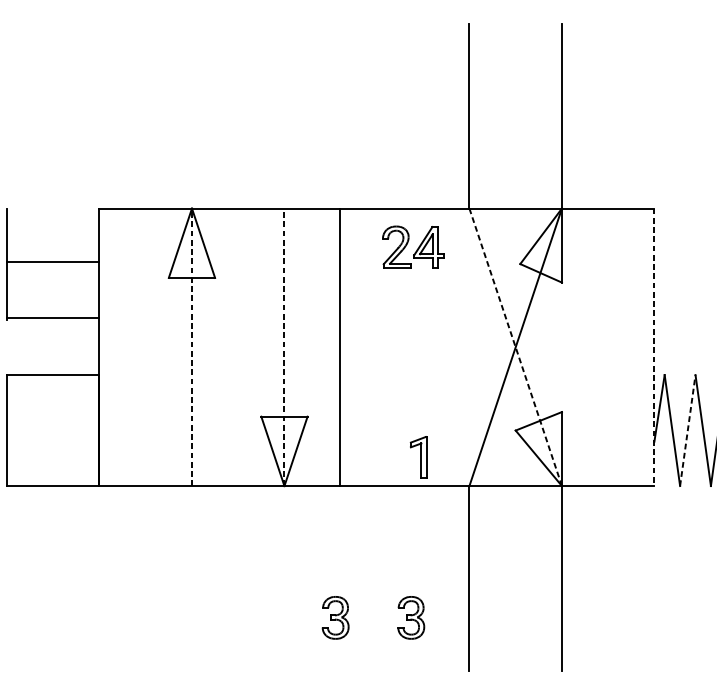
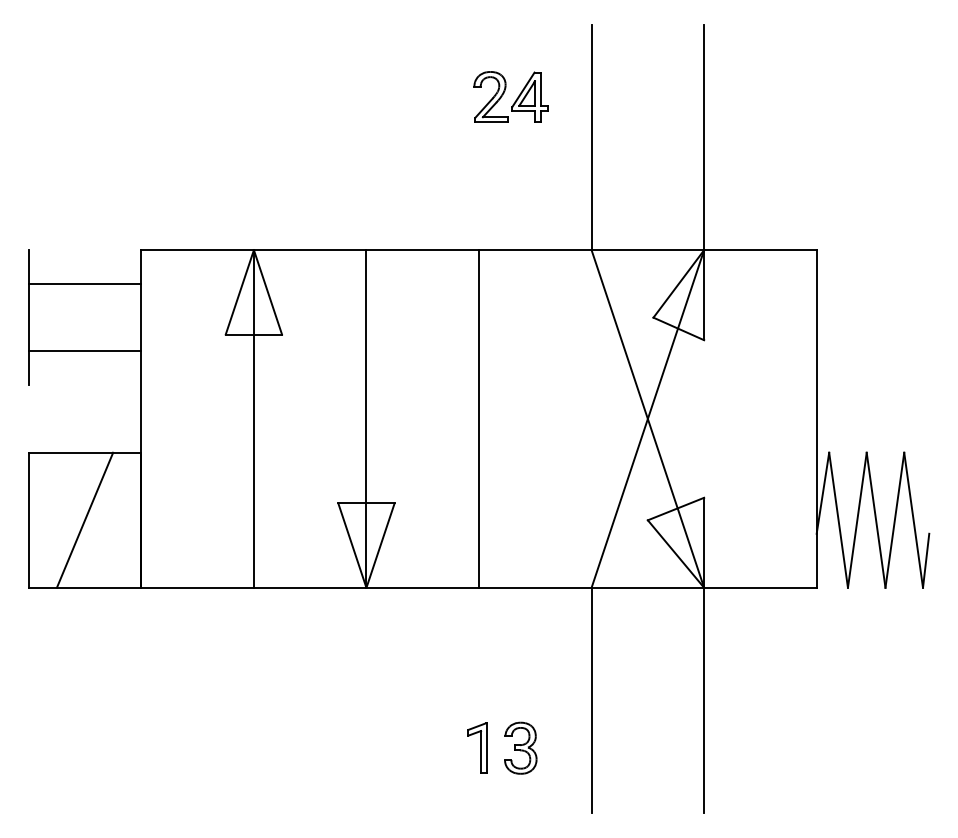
part: (417, 248) -> (516, 98), moved
line: (52, 261) -> (84, 283), moved
line: (52, 318) -> (84, 351), moved
line: (191, 346) -> (253, 418), dashed -> solid
line: (284, 346) -> (366, 418), dashed -> solid
line: (340, 346) -> (479, 418), moved
line: (515, 346) -> (647, 418), dashed -> solid
line: (654, 346) -> (816, 418), dashed -> solid
line: (52, 429) -> (84, 519), added
line: (687, 429) -> (857, 519), dashed -> solid
part: (418, 457) -> (477, 747), moved
part: (335, 617) -> (428, 747), removed

